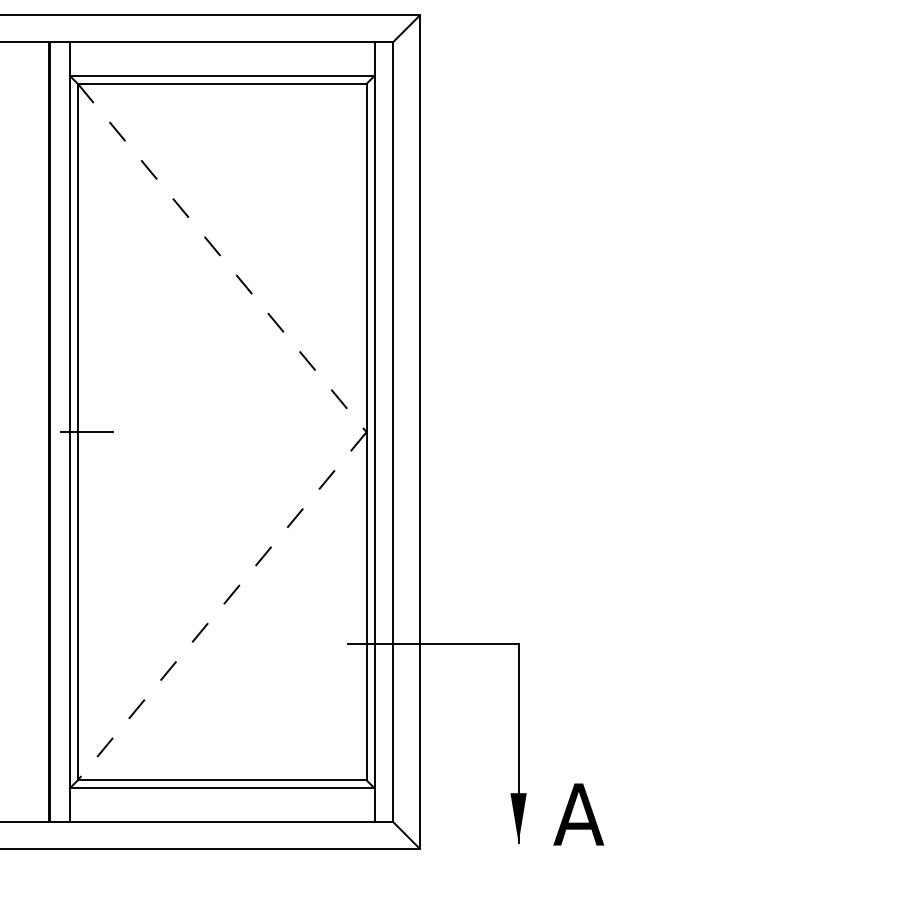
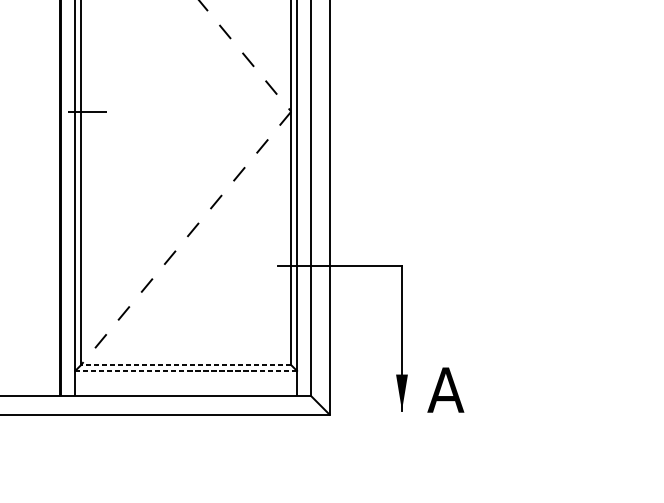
line: (221, 780) -> (185, 365), solid -> dashed
line: (222, 788) -> (186, 371), solid -> dashed

